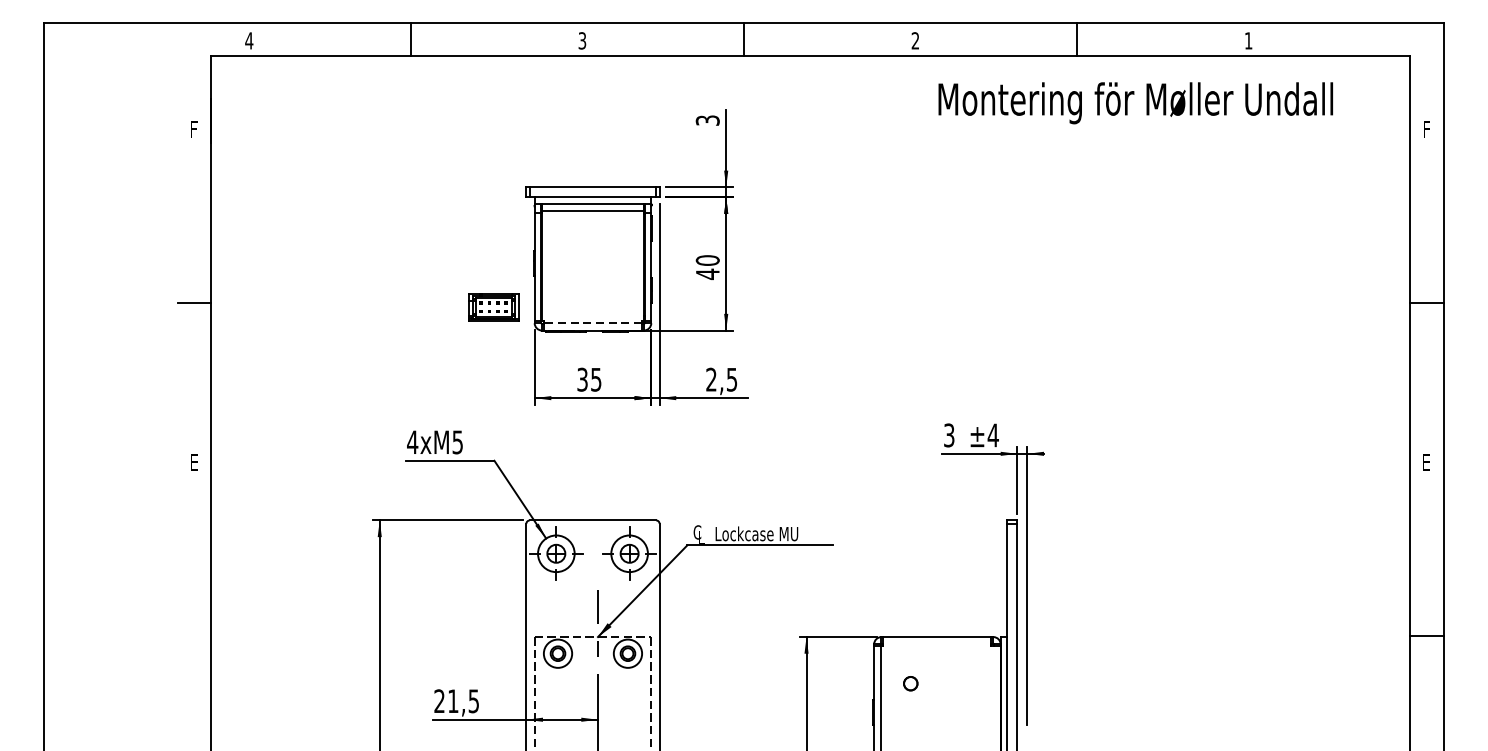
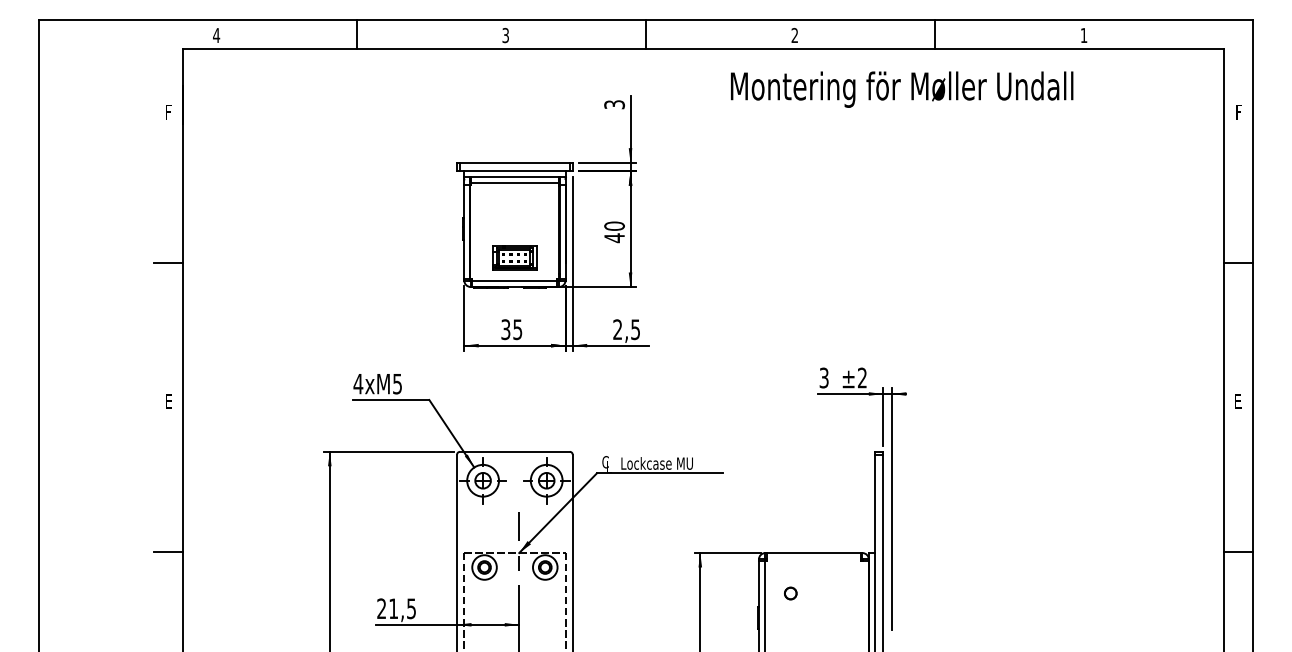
text: (1136, 103) -> (902, 89), moved
part: (493, 306) -> (514, 257), moved
line: (592, 323) -> (514, 280), dashed -> solid
text: (993, 434) -> (862, 377), ±4 -> ±2
line: (193, 635) -> (168, 551), added

